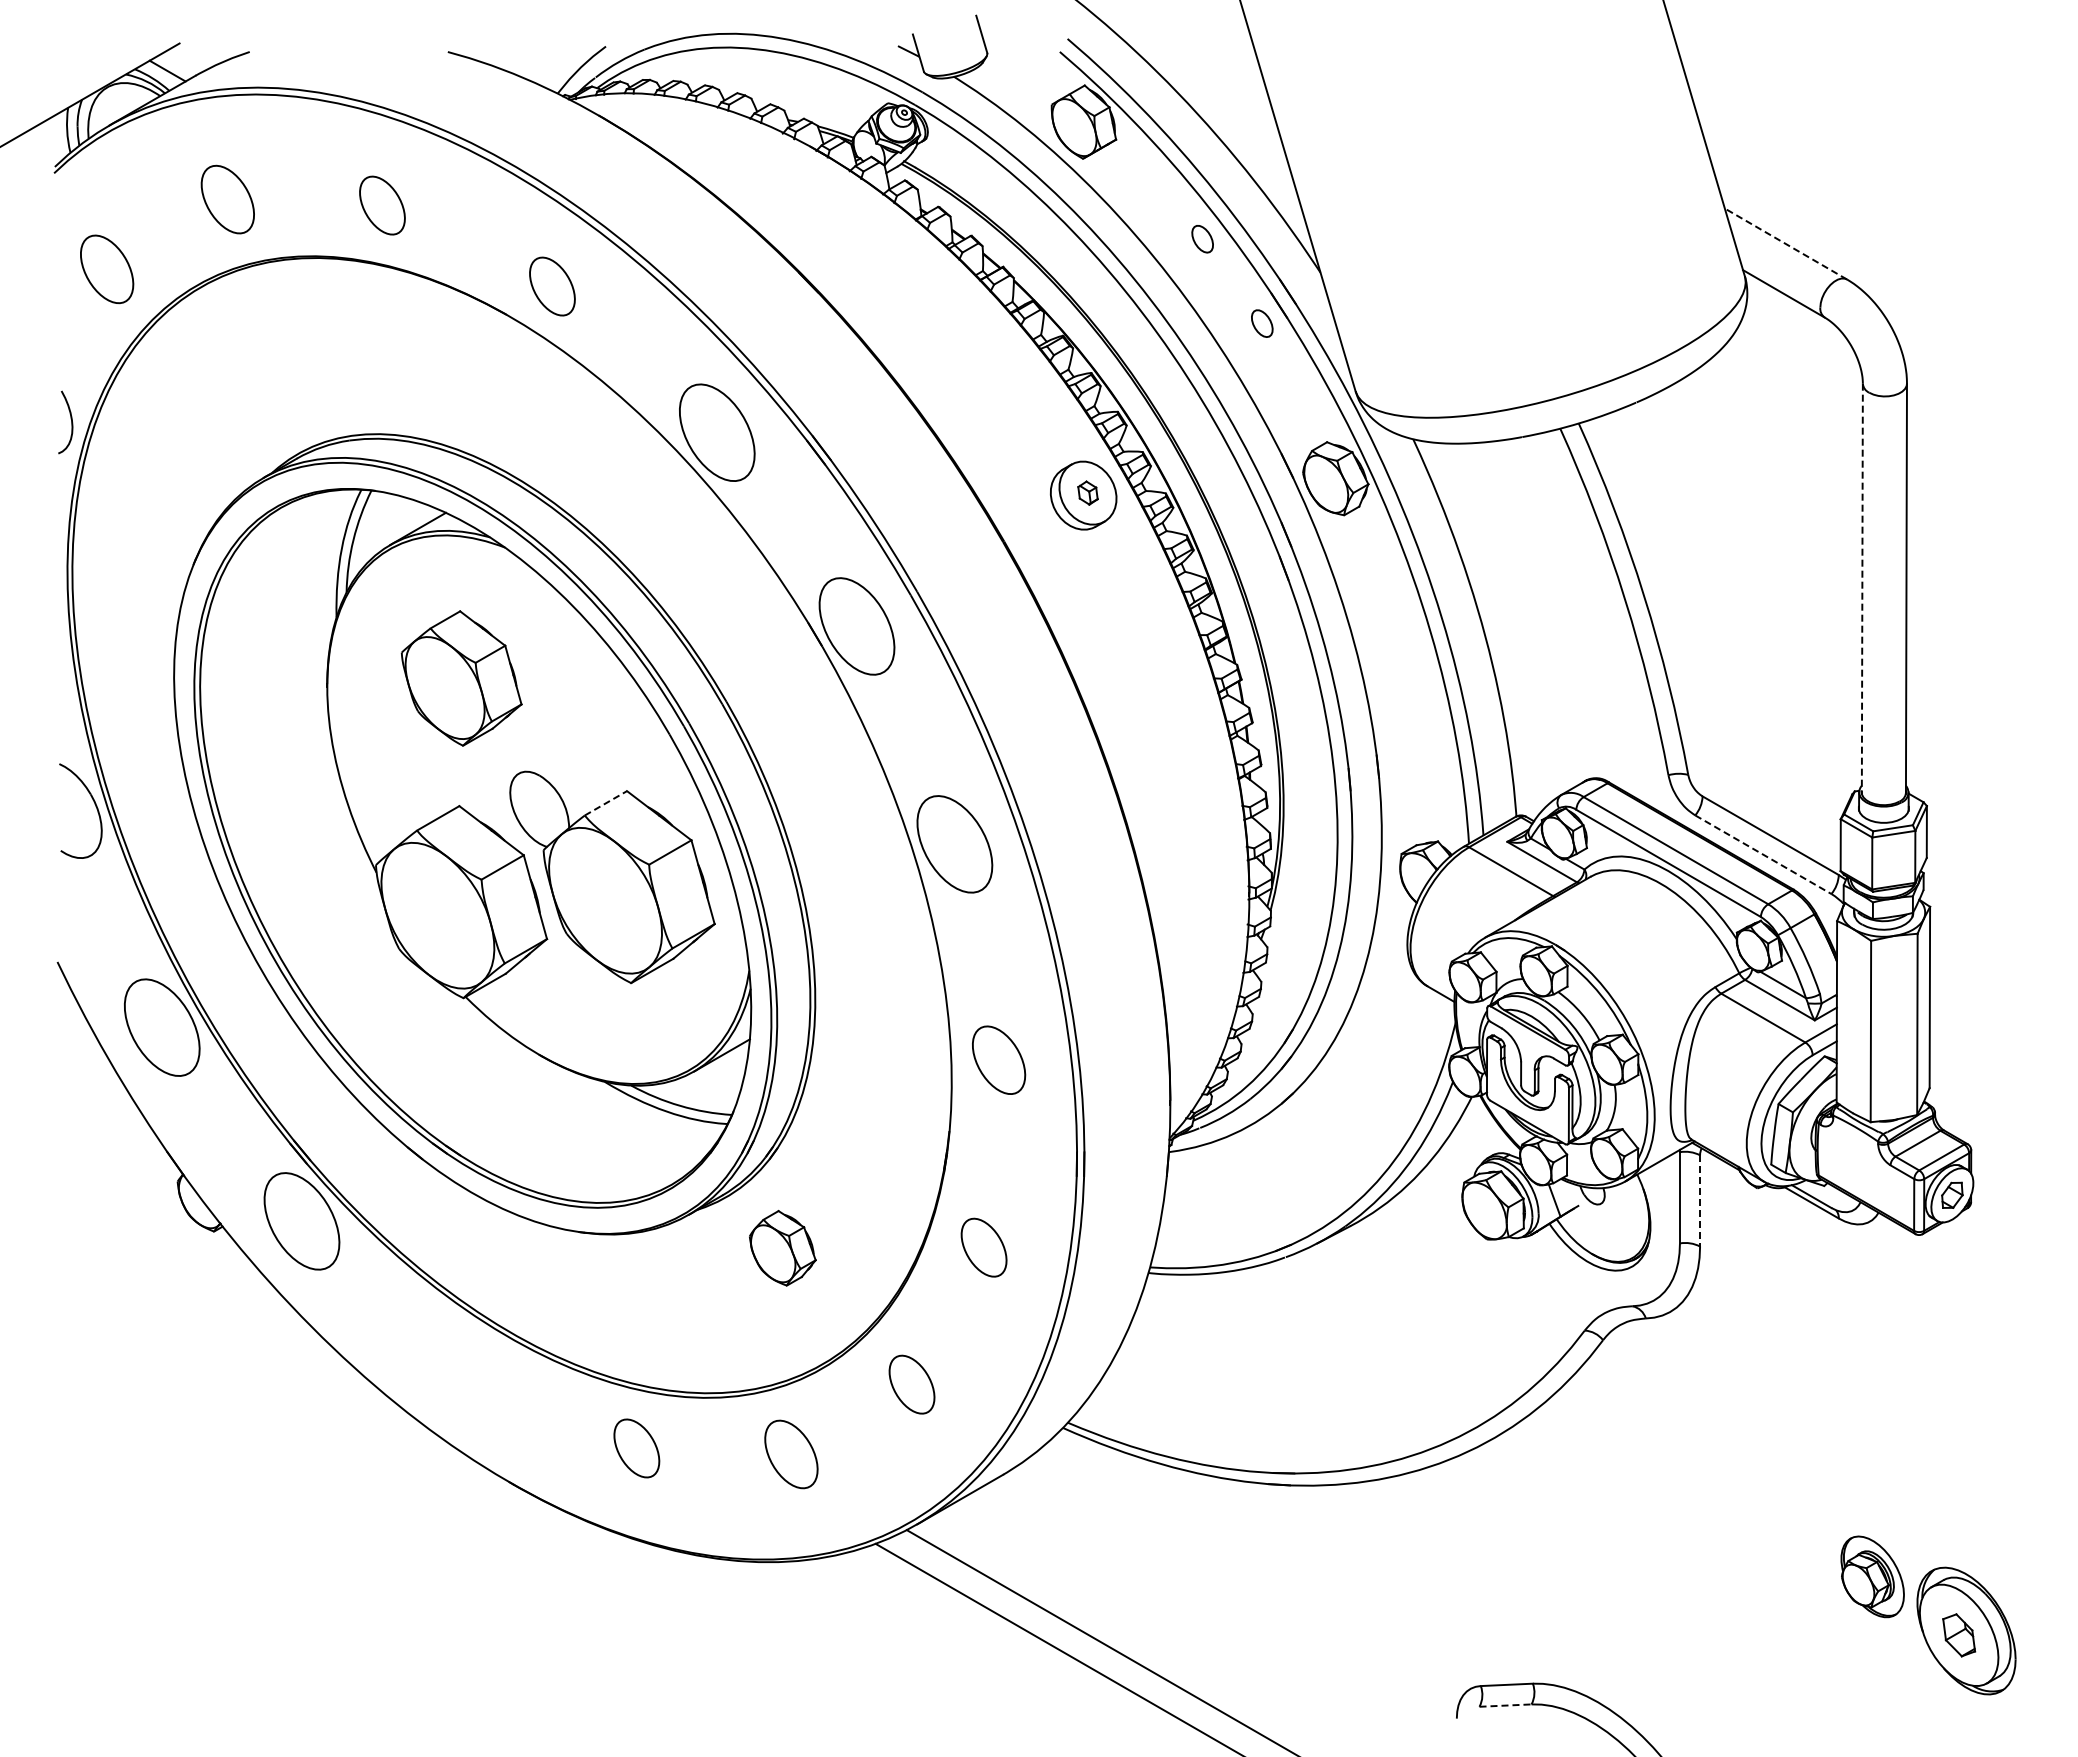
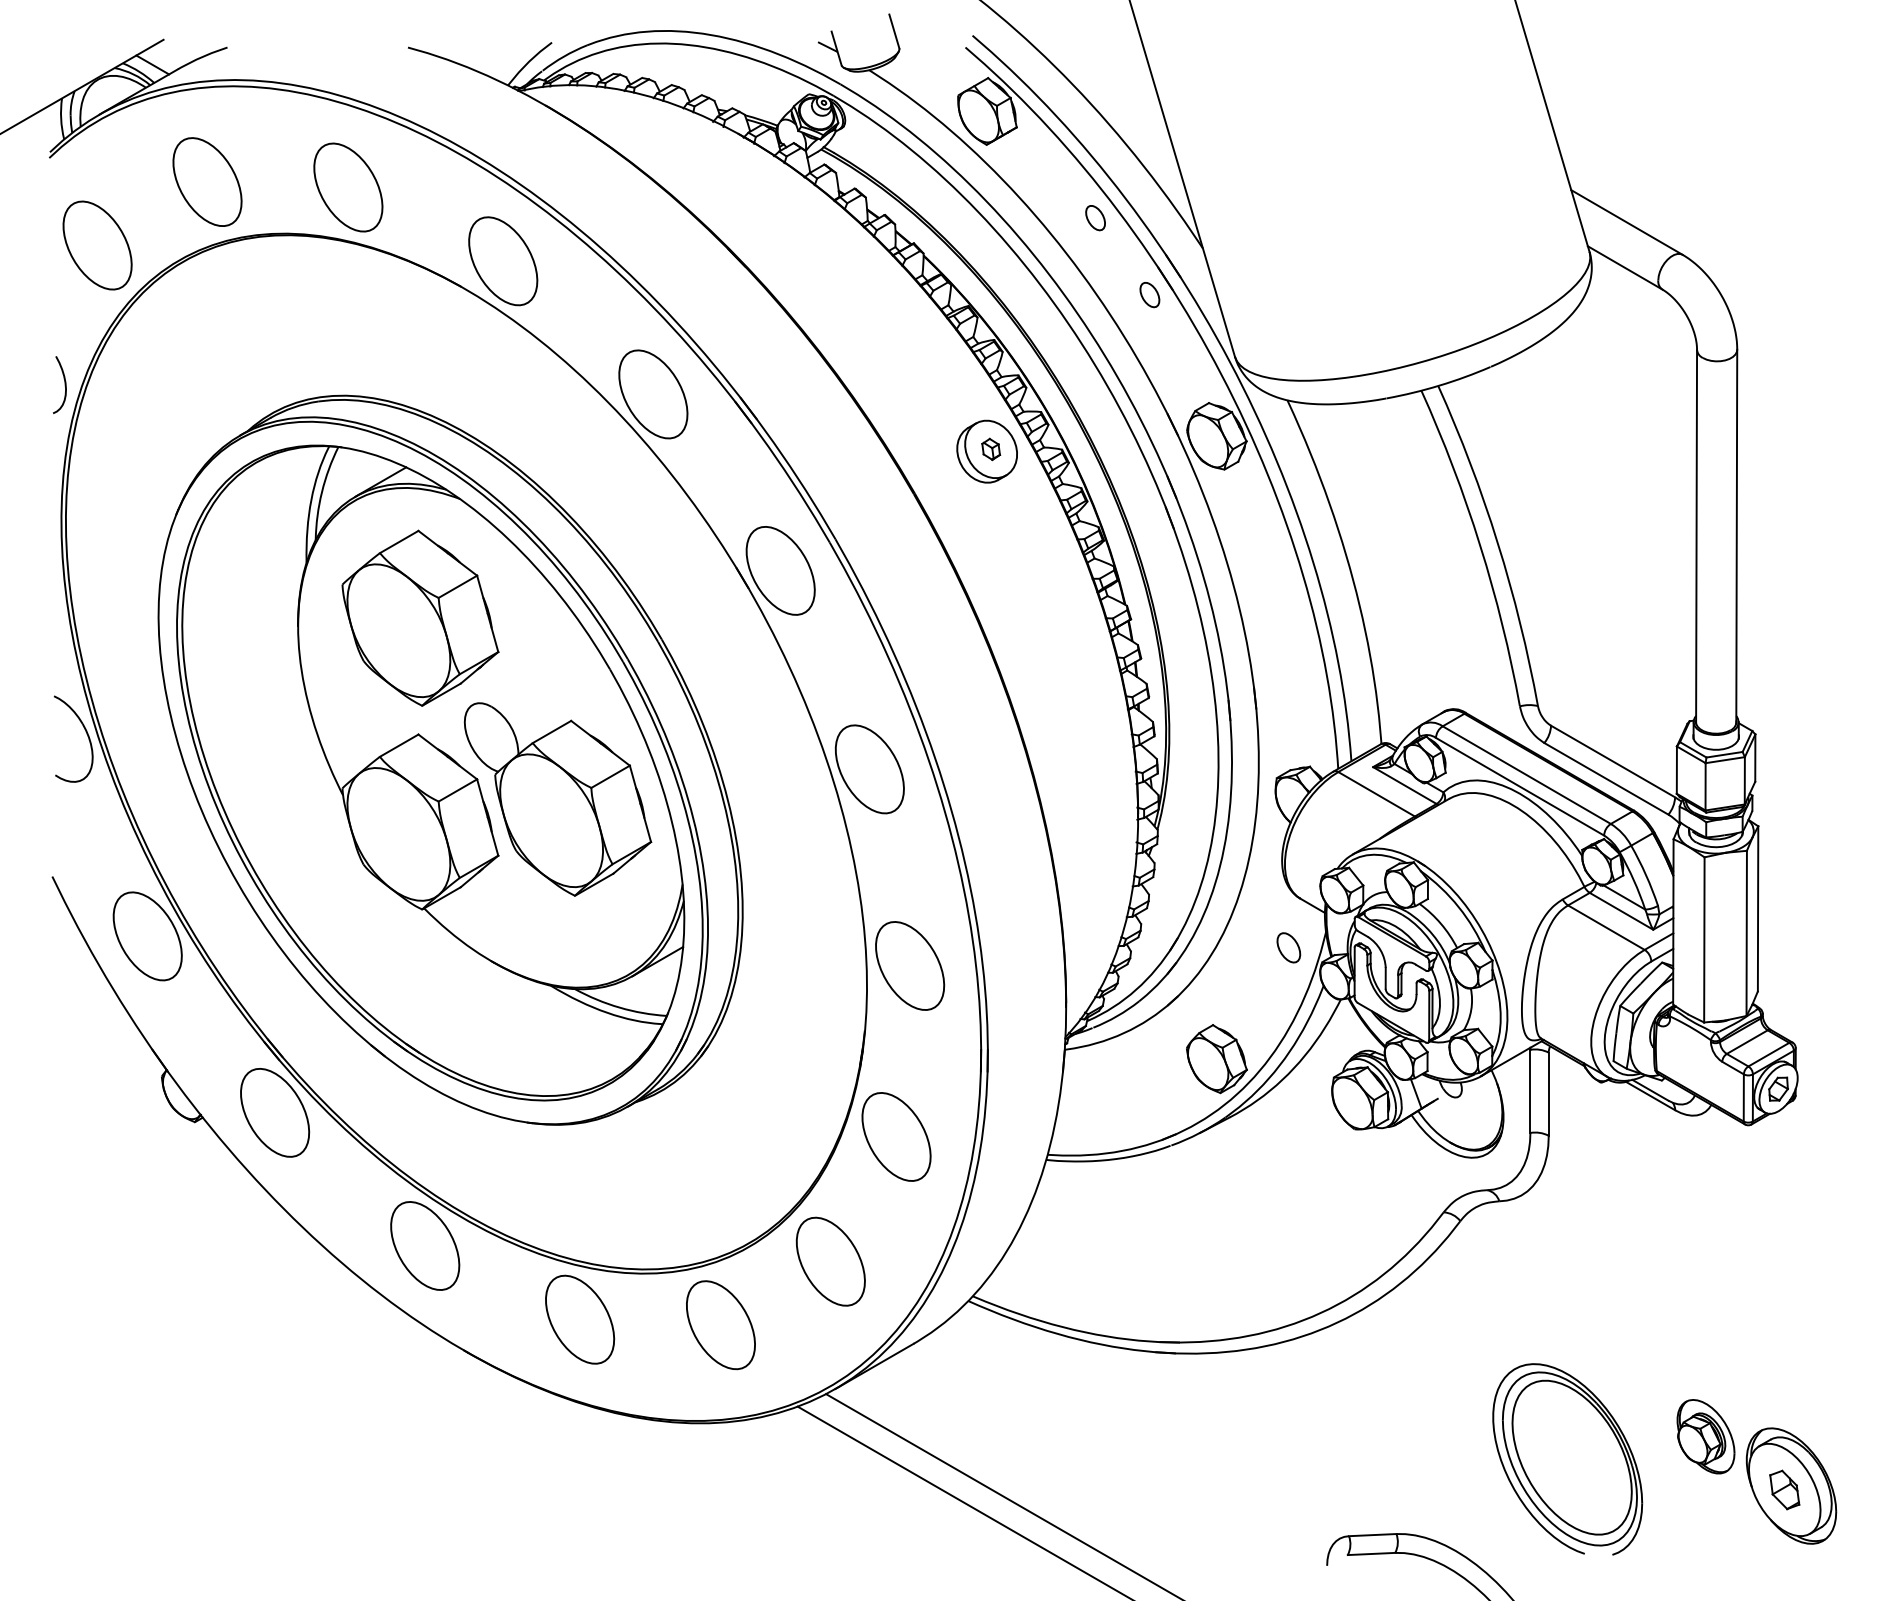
part: (227, 199) -> (207, 181), size x1.43
part: (382, 205) -> (348, 187), size x1.67
line: (1785, 244) -> (1626, 222), dashed -> solid
part: (106, 269) -> (96, 245), size x1.43
part: (552, 286) -> (503, 261), size x1.67
line: (1862, 589) -> (1696, 537), dashed -> solid
part: (461, 678) -> (420, 618), size x1.43
line: (606, 803) -> (552, 732), dashed -> solid
line: (1763, 854) -> (1606, 778), dashed -> solid
part: (1414, 1040) -> (1288, 948), added
part: (998, 1060) -> (909, 966), size x1.43
line: (1700, 1200) -> (1549, 1093), dashed -> solid
part: (782, 1247) -> (1216, 1058), moved
part: (983, 1247) -> (895, 1136), size x1.67
part: (466, 1367) -> (424, 1245), added
part: (911, 1384) -> (830, 1261), size x1.67
part: (636, 1448) -> (579, 1319), size x1.67
part: (791, 1454) -> (721, 1325), size x1.43
part: (1720, 1601) -> (1567, 1459), added
line: (1506, 1705) -> (1372, 1553), dashed -> solid

